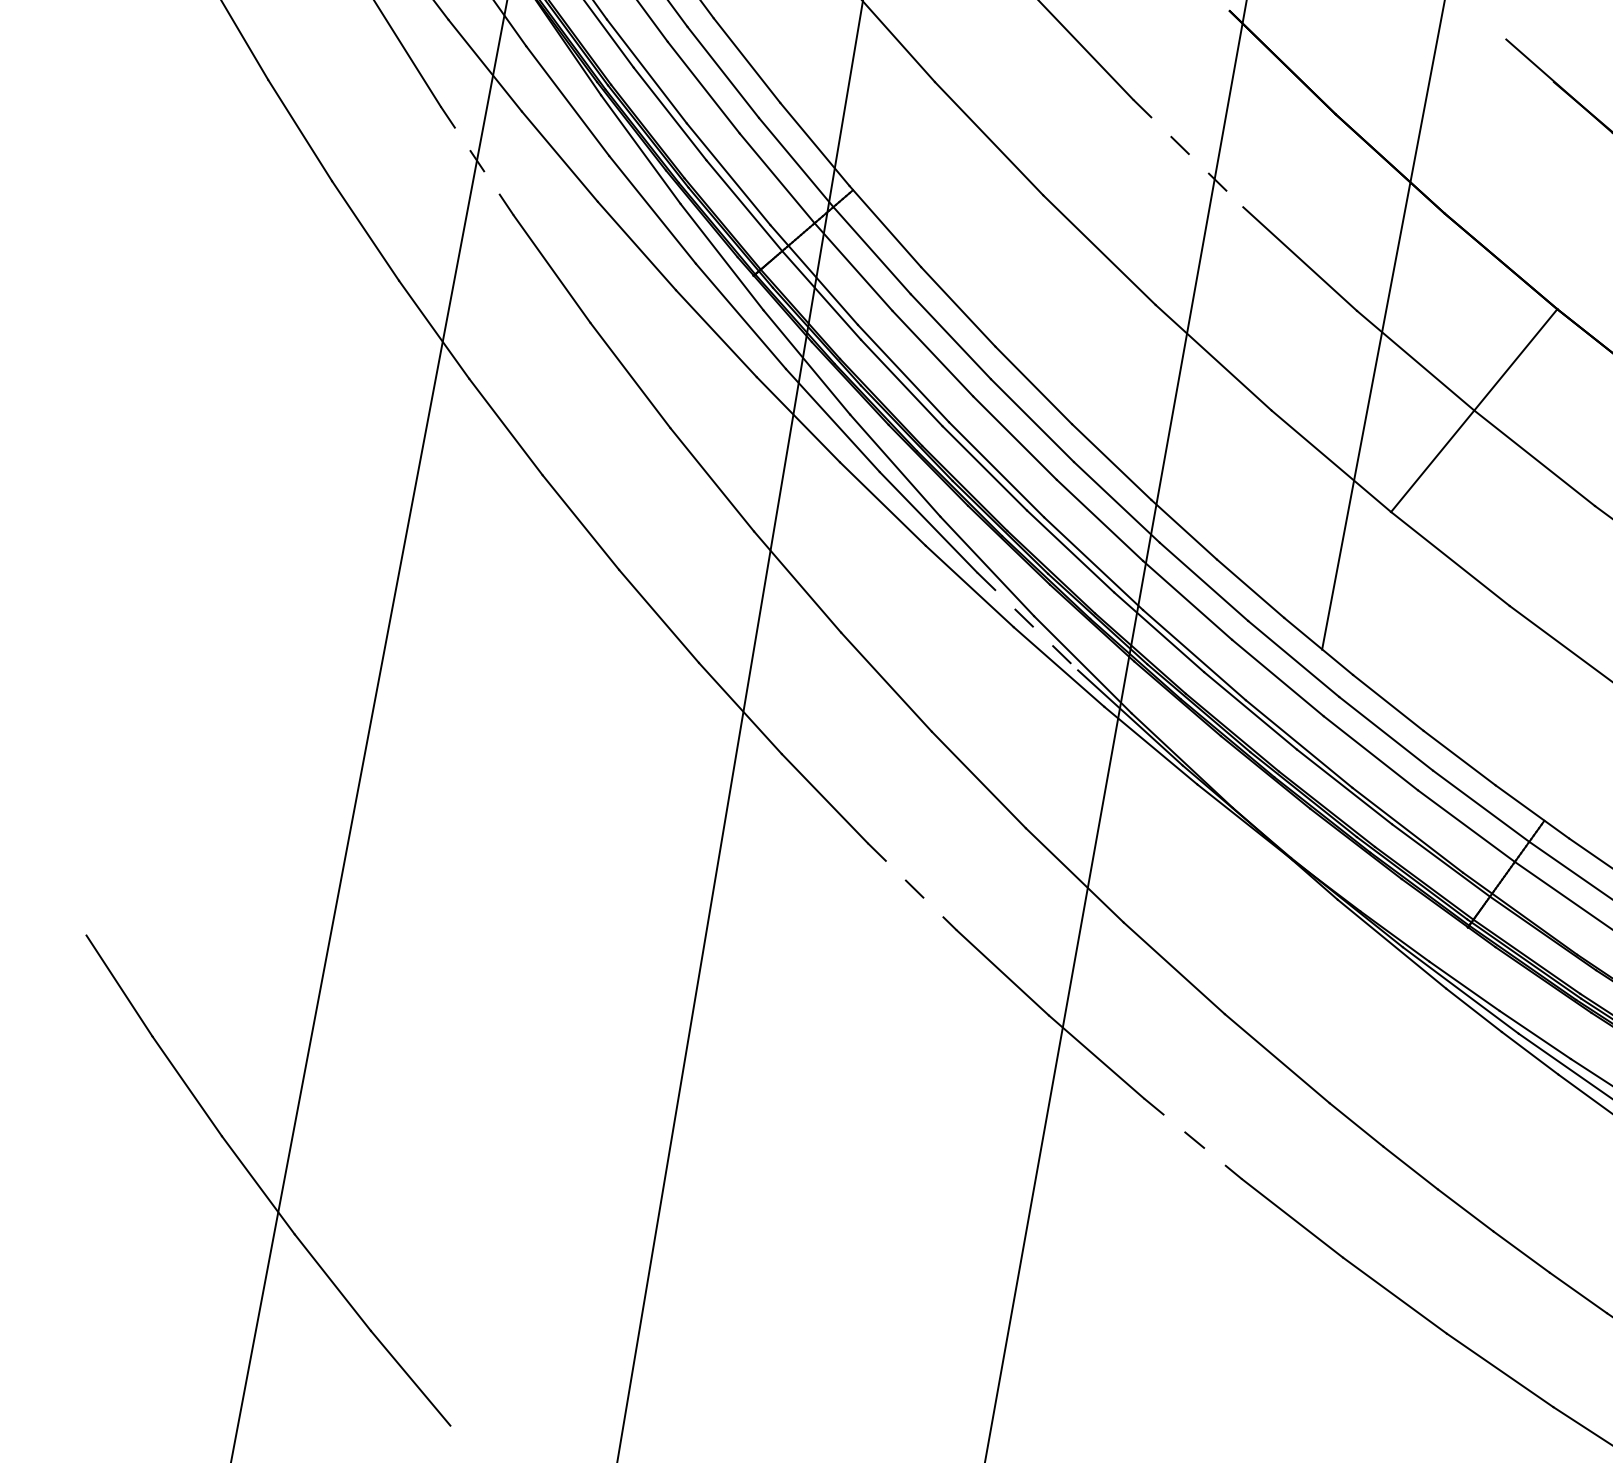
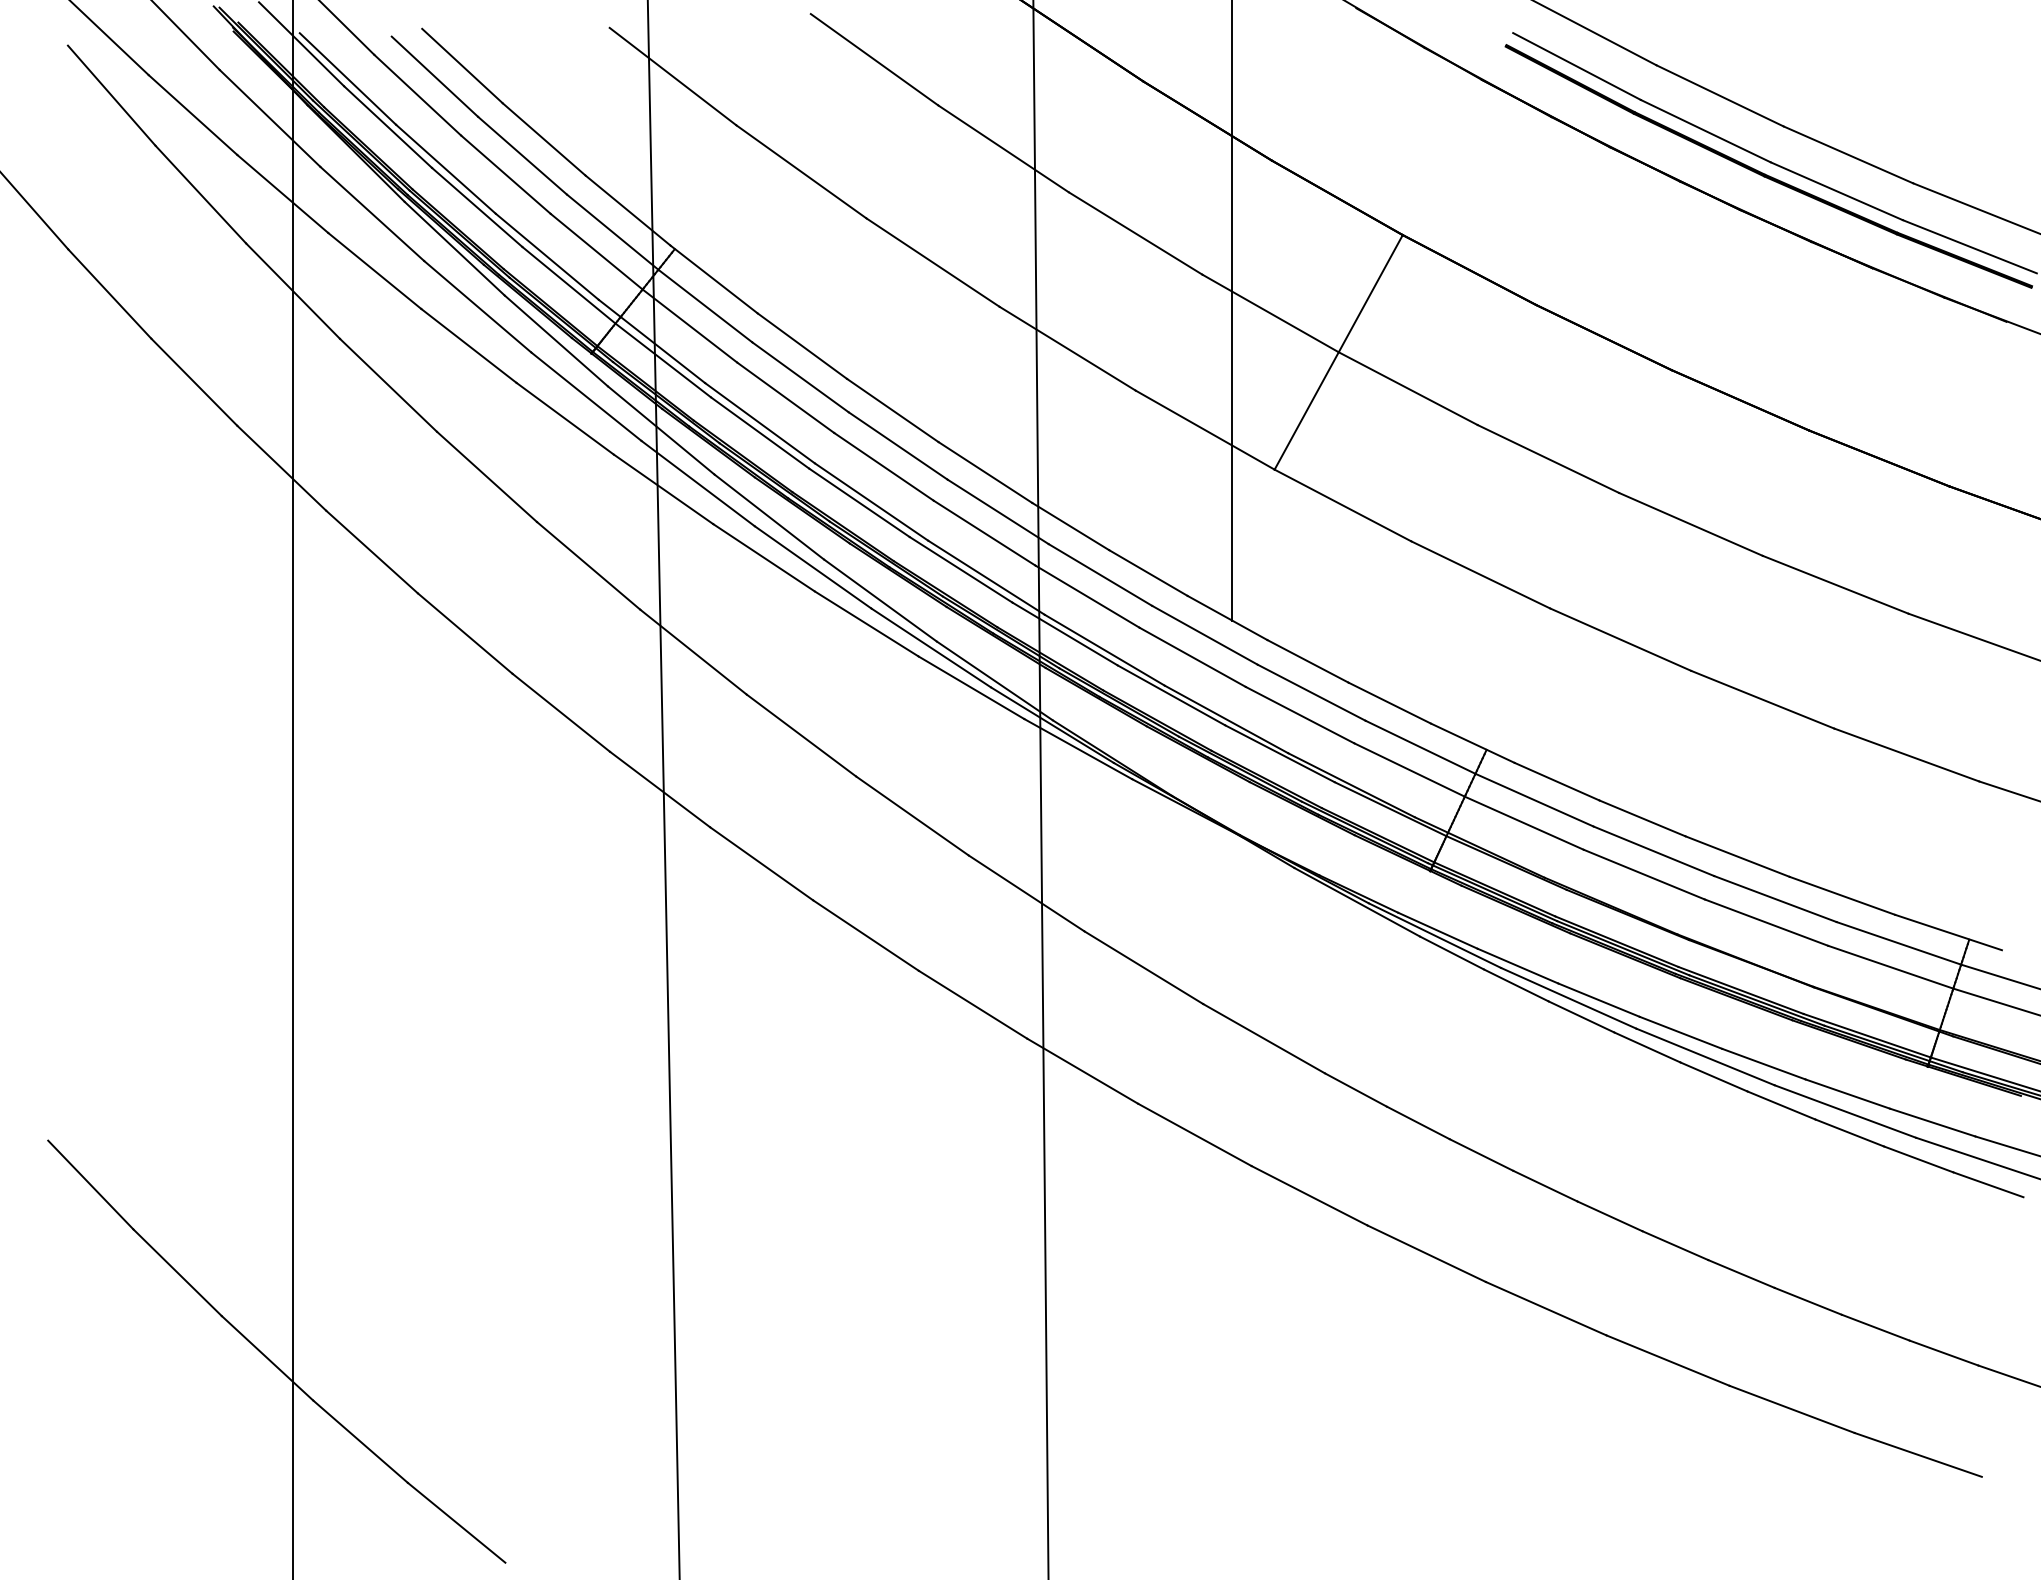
line: (1188, 154) -> (1004, 149), dashed -> solid
line: (477, 161) -> (293, 291), dashed -> solid
line: (1027, 620) -> (931, 647), dashed -> solid
line: (912, 886) -> (866, 935), dashed -> solid
line: (1192, 1138) -> (1194, 1134), dashed -> solid

